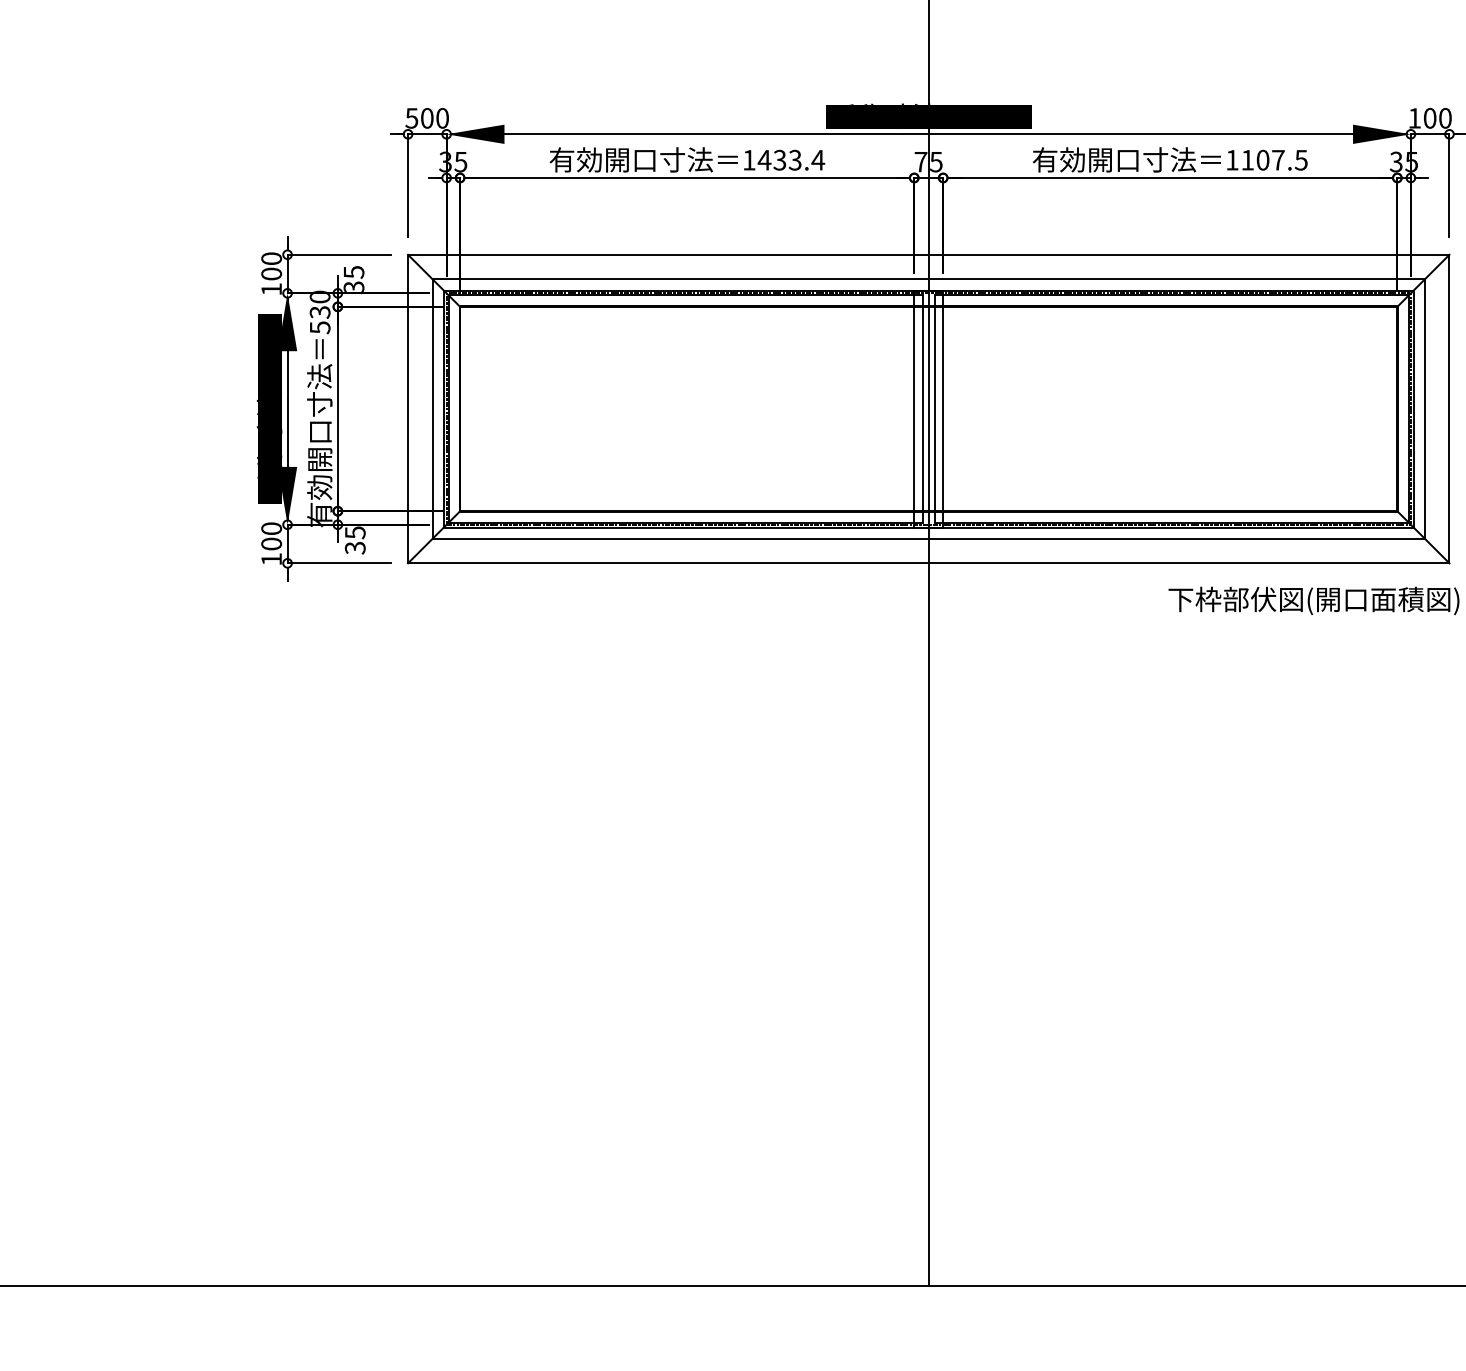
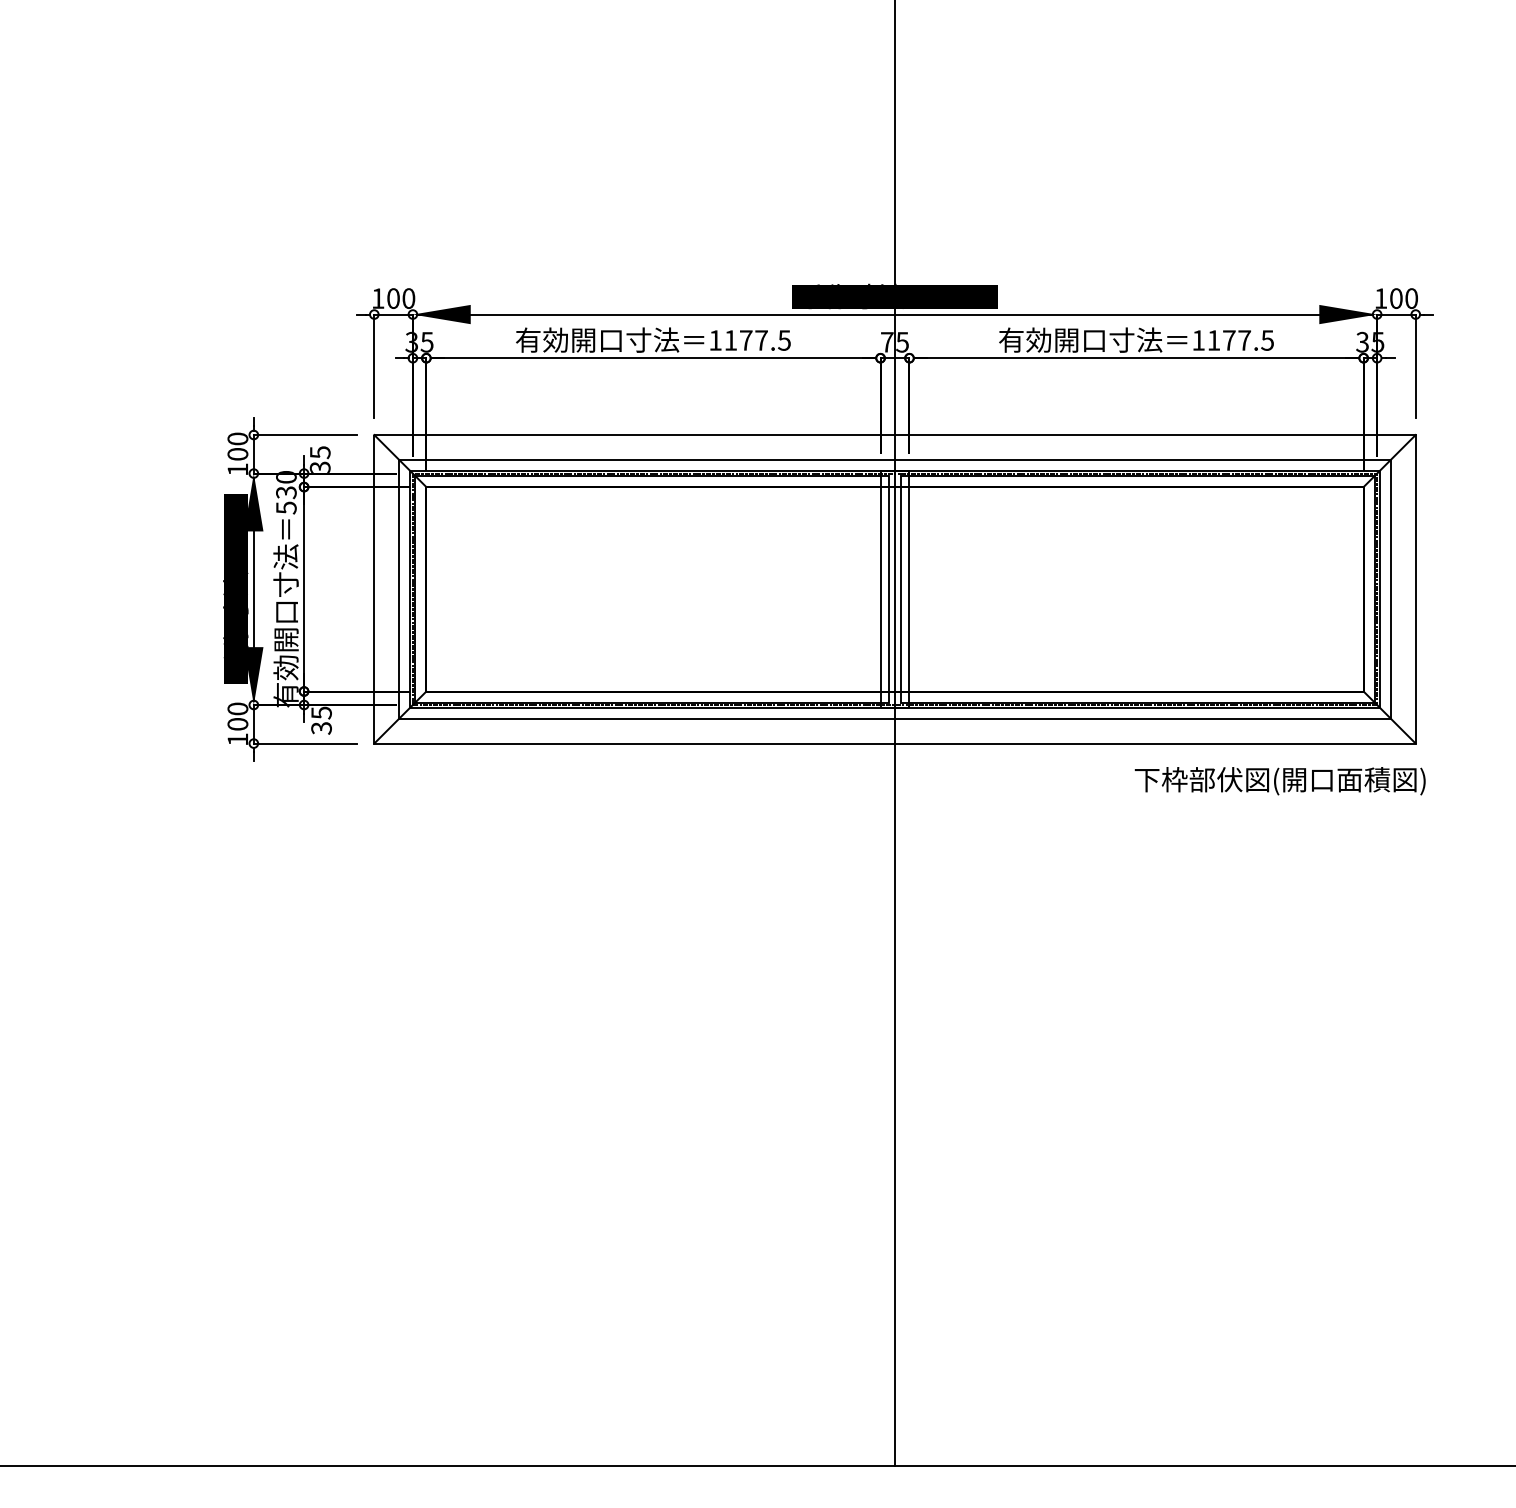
text: (411, 118) -> (377, 298), 500 -> 100
text: (791, 160) -> (757, 340), 1433.4 -> 1177.5
text: (1263, 160) -> (1229, 340), 1107.5 -> 1177.5

